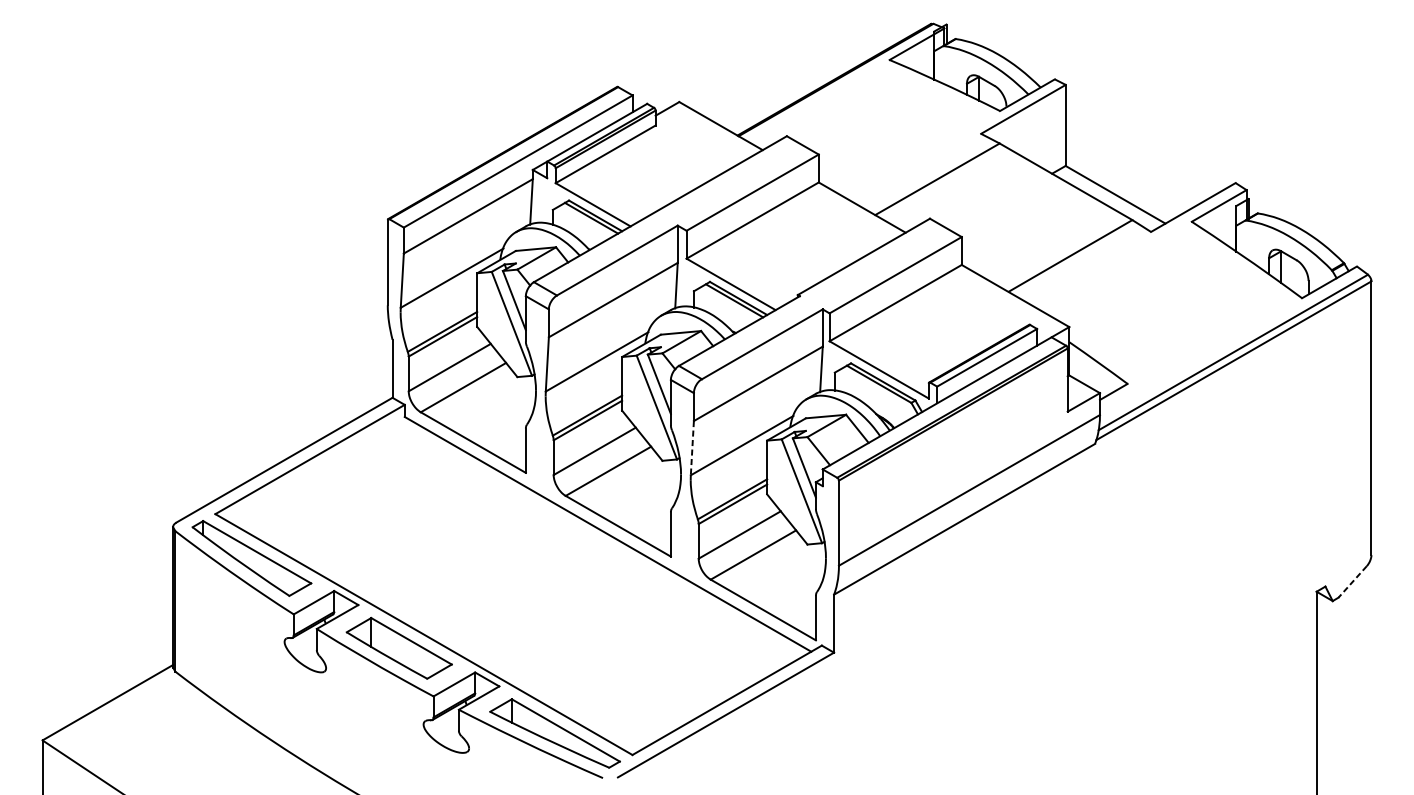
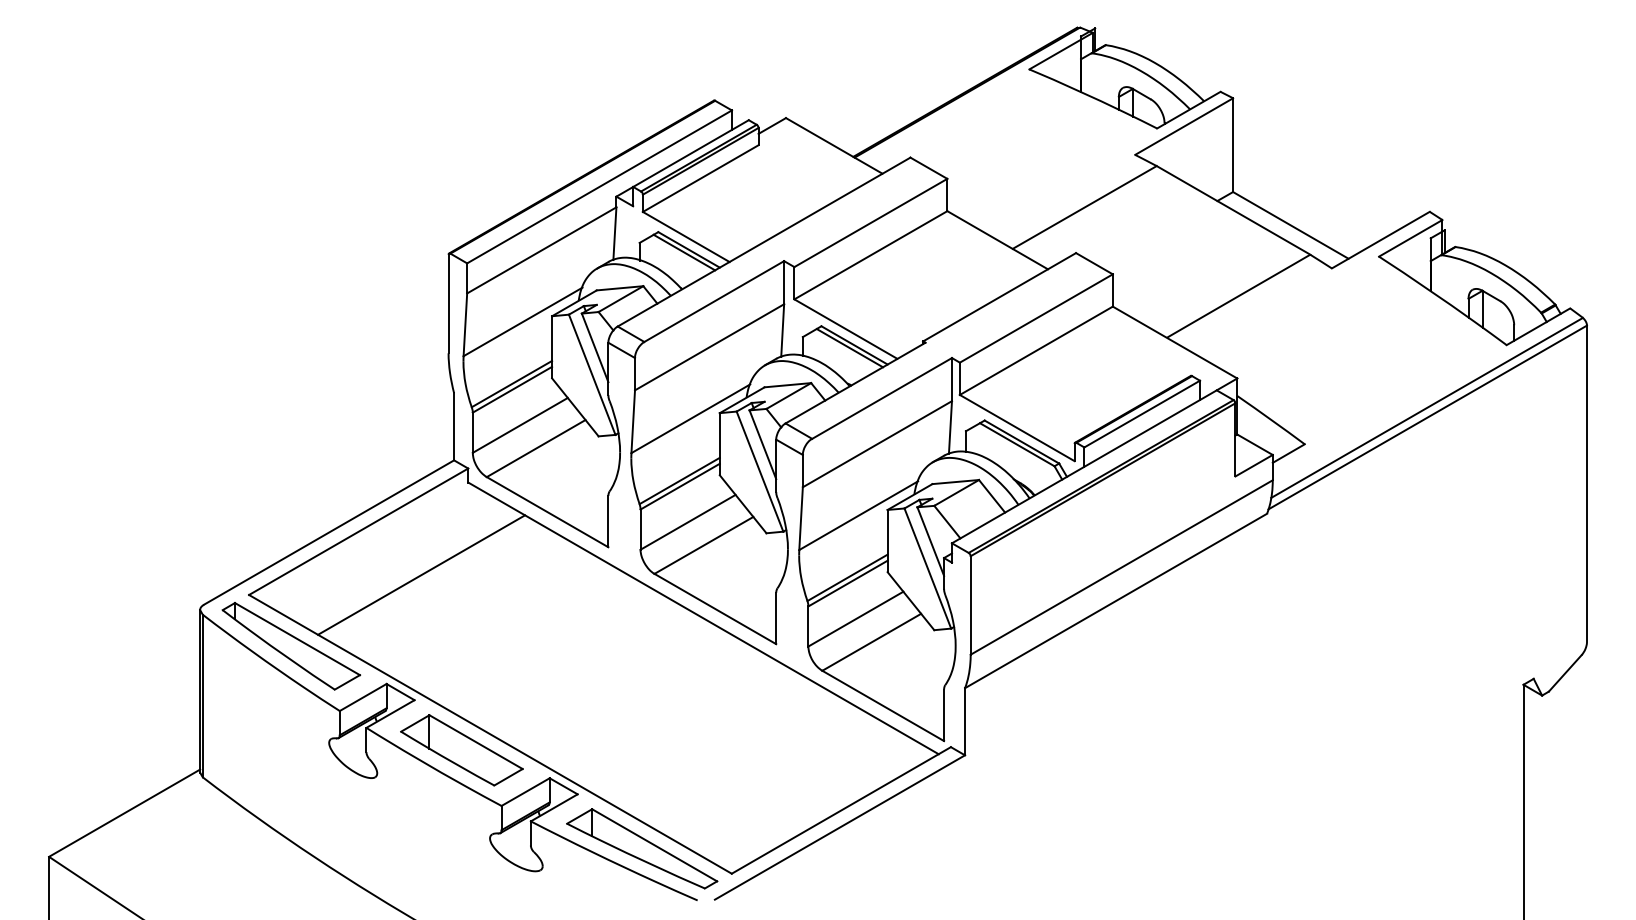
line: (692, 448) -> (801, 519), dashed -> solid
line: (364, 496) -> (421, 574), added
line: (1352, 581) -> (1564, 673), dashed -> solid

